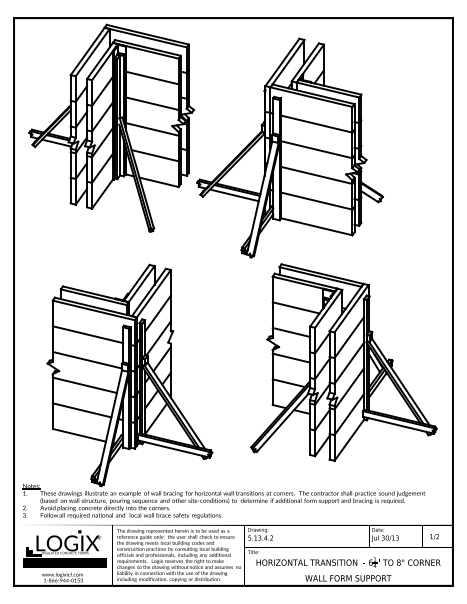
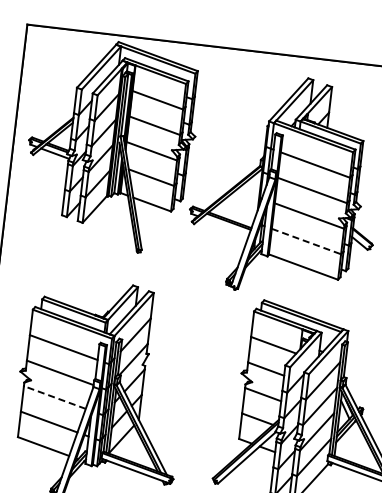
line: (234, 195) -> (225, 226), removed
line: (316, 201) -> (306, 241), solid -> dashed
line: (84, 385) -> (54, 397), solid -> dashed

